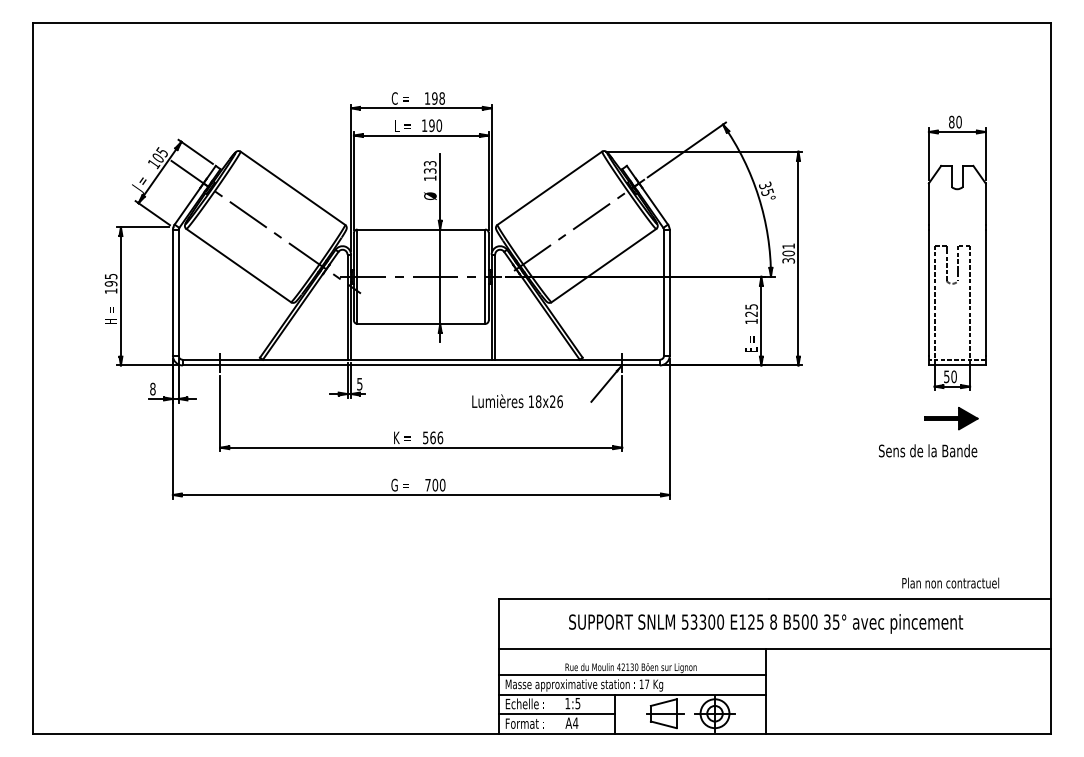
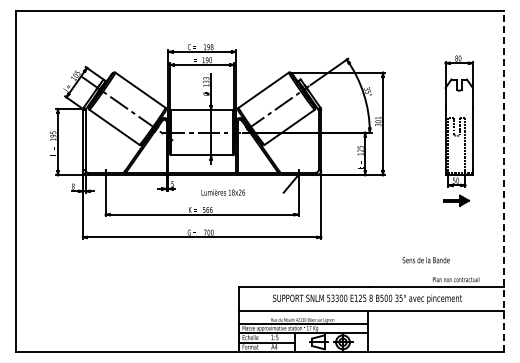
line: (1051, 378) -> (504, 181), solid -> dashed
text: (515, 401) -> (222, 192), moved
text: (926, 451) -> (425, 260), moved

